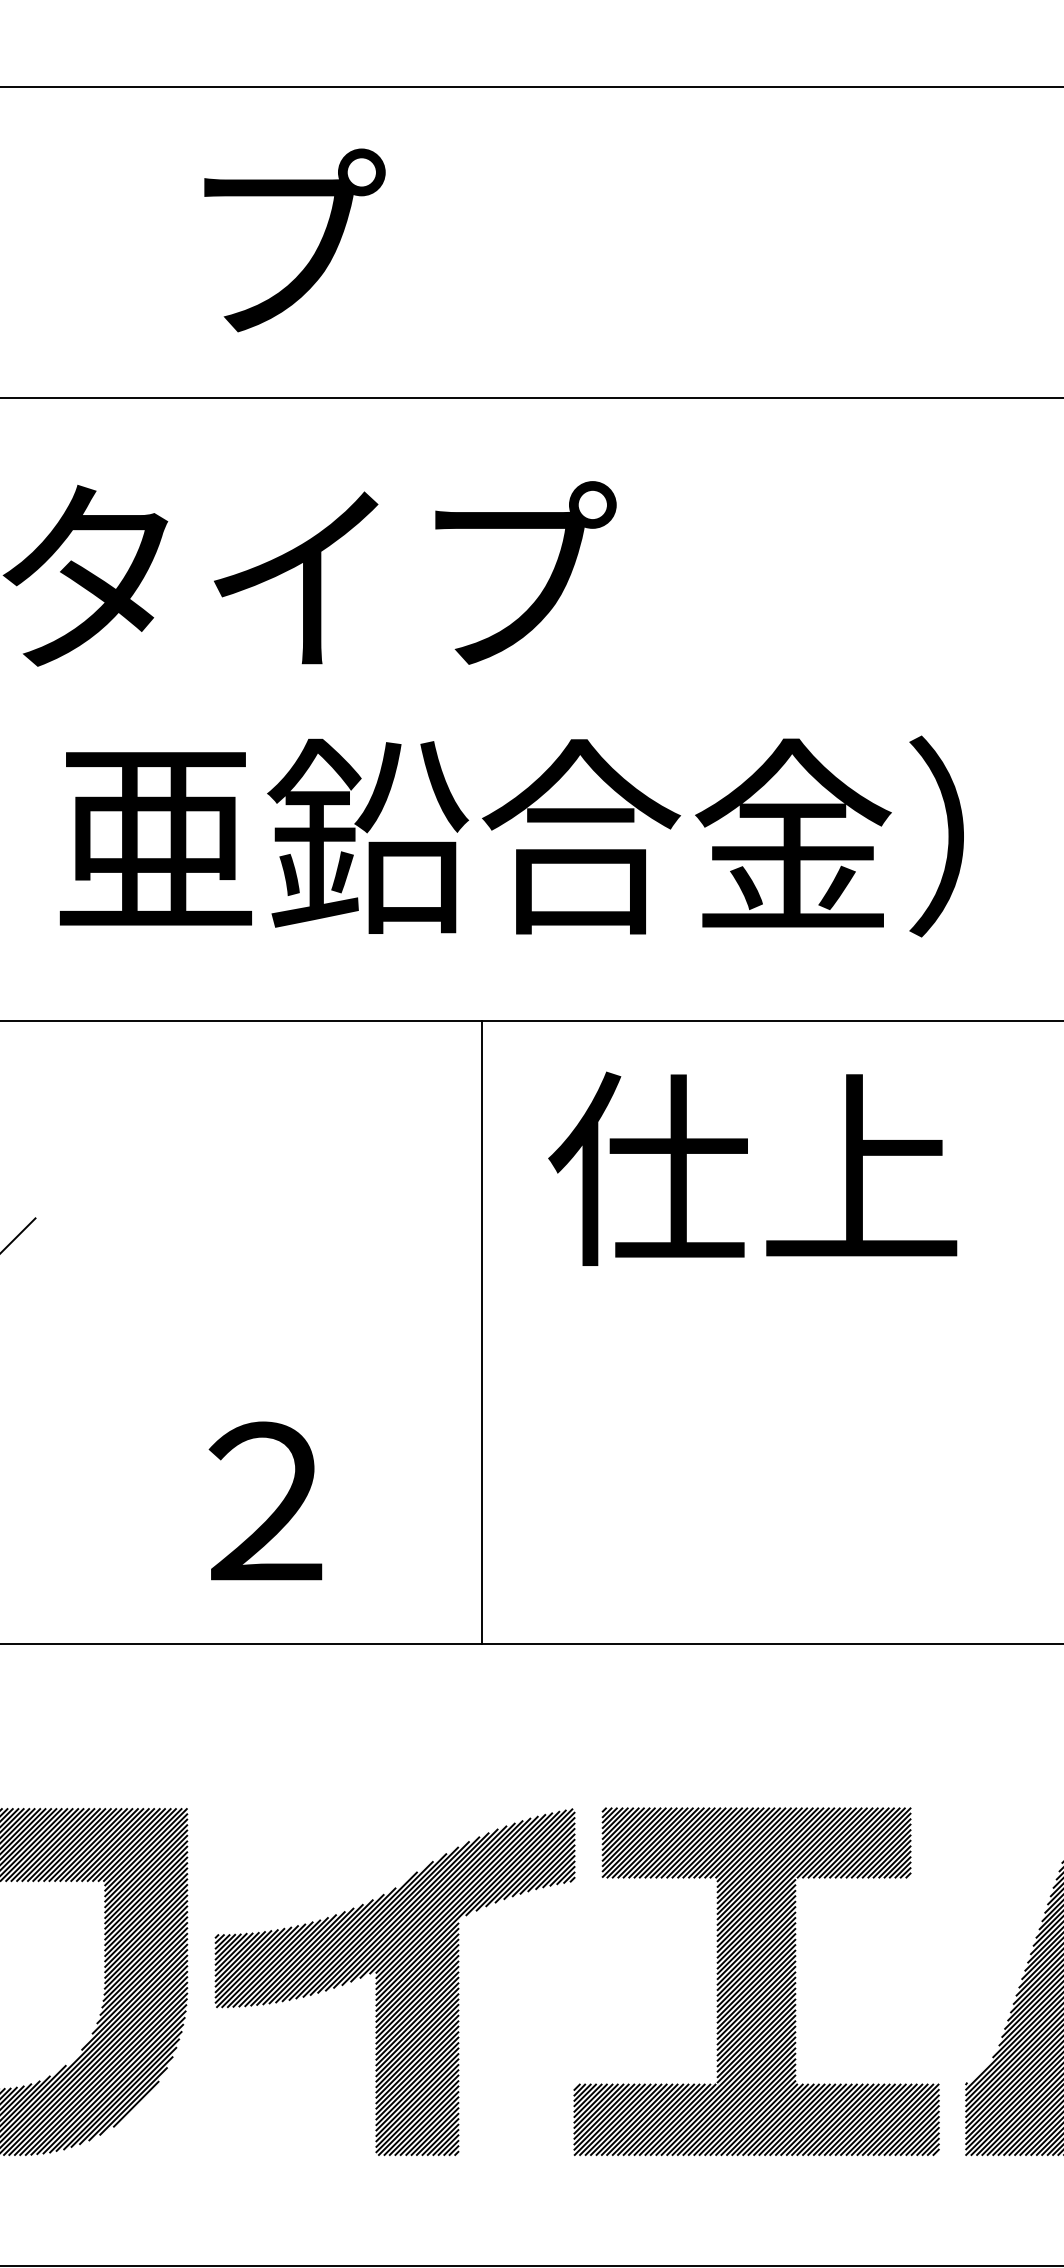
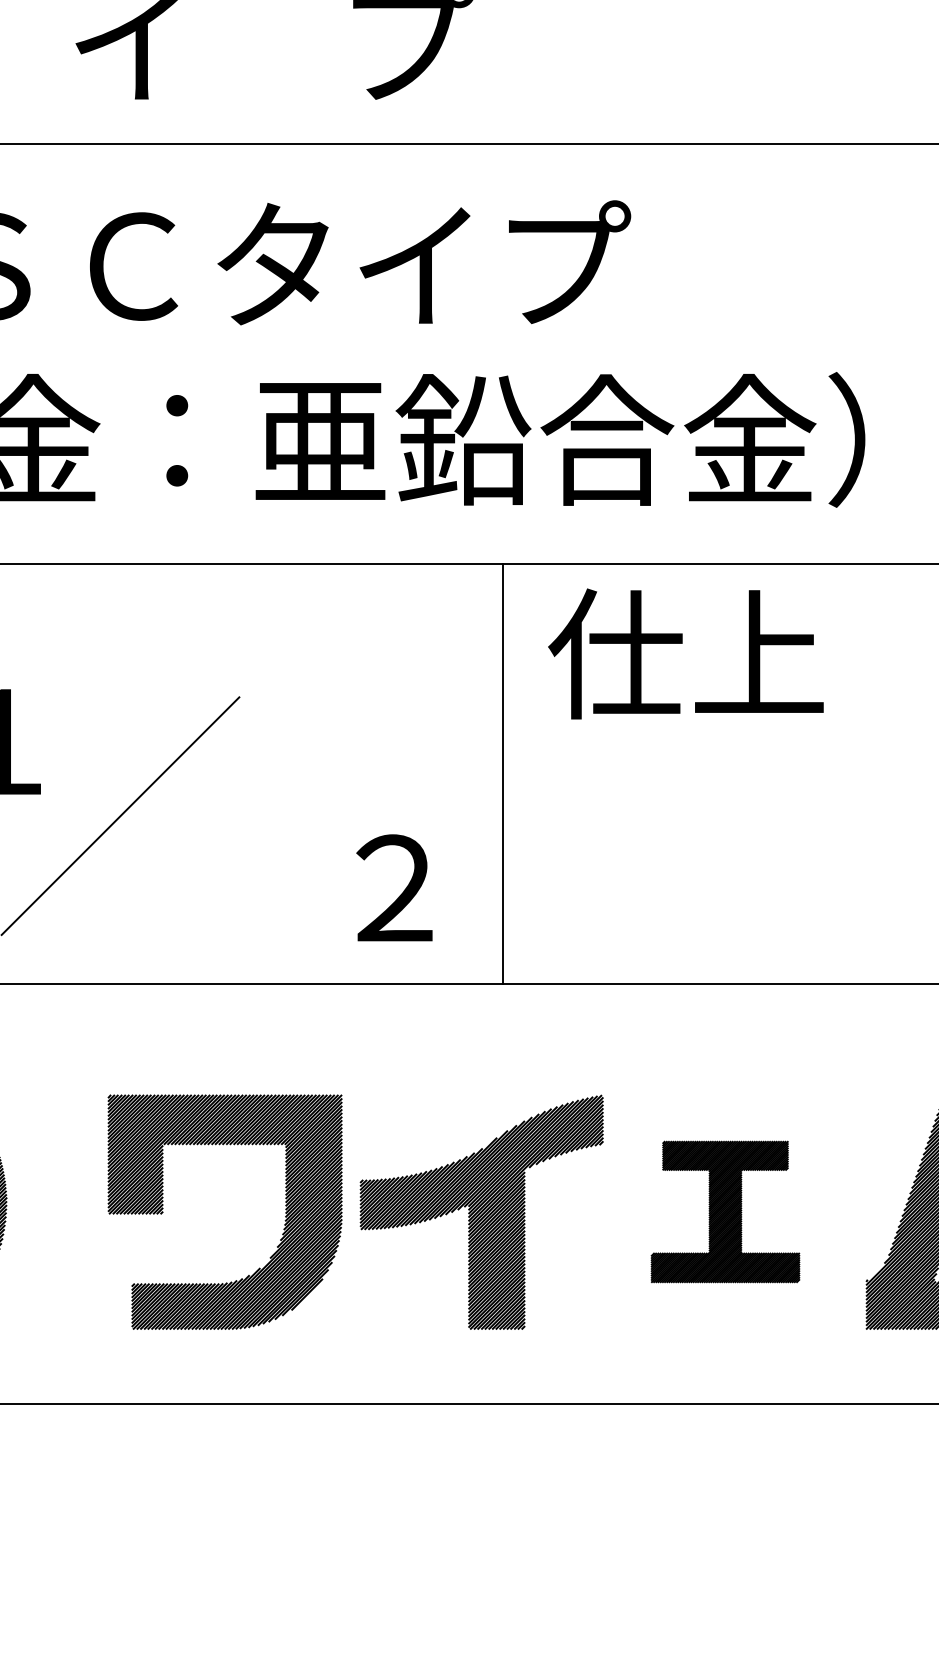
text: (752, 1168) -> (685, 653), moved
line: (482, 1332) -> (503, 774), moved
part: (756, 1980) -> (725, 1211), size x0.6

